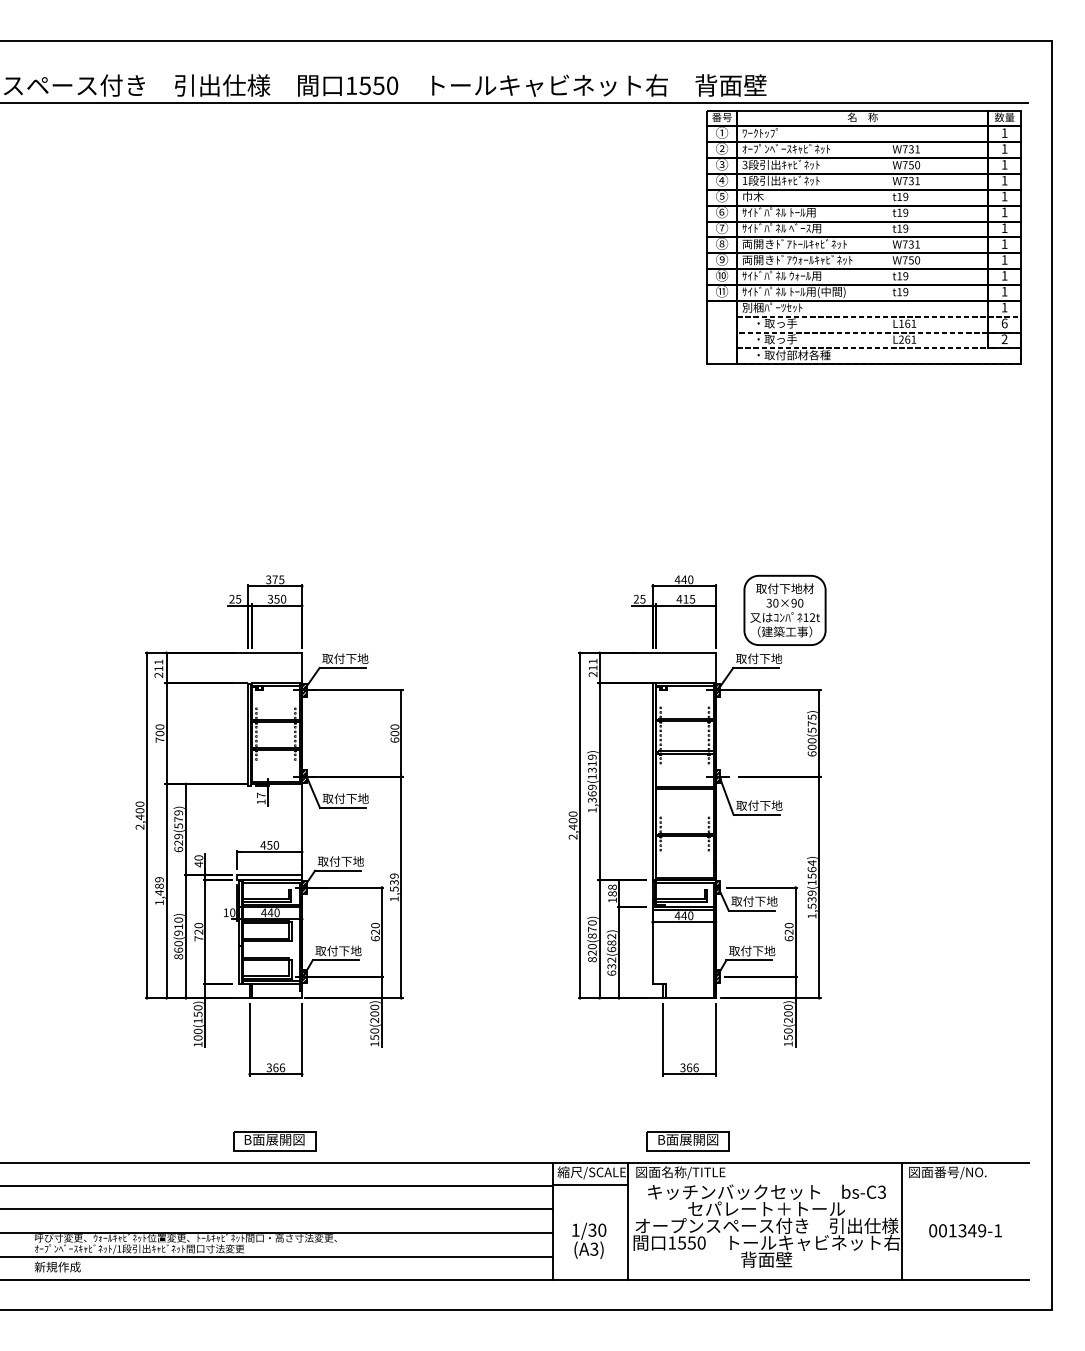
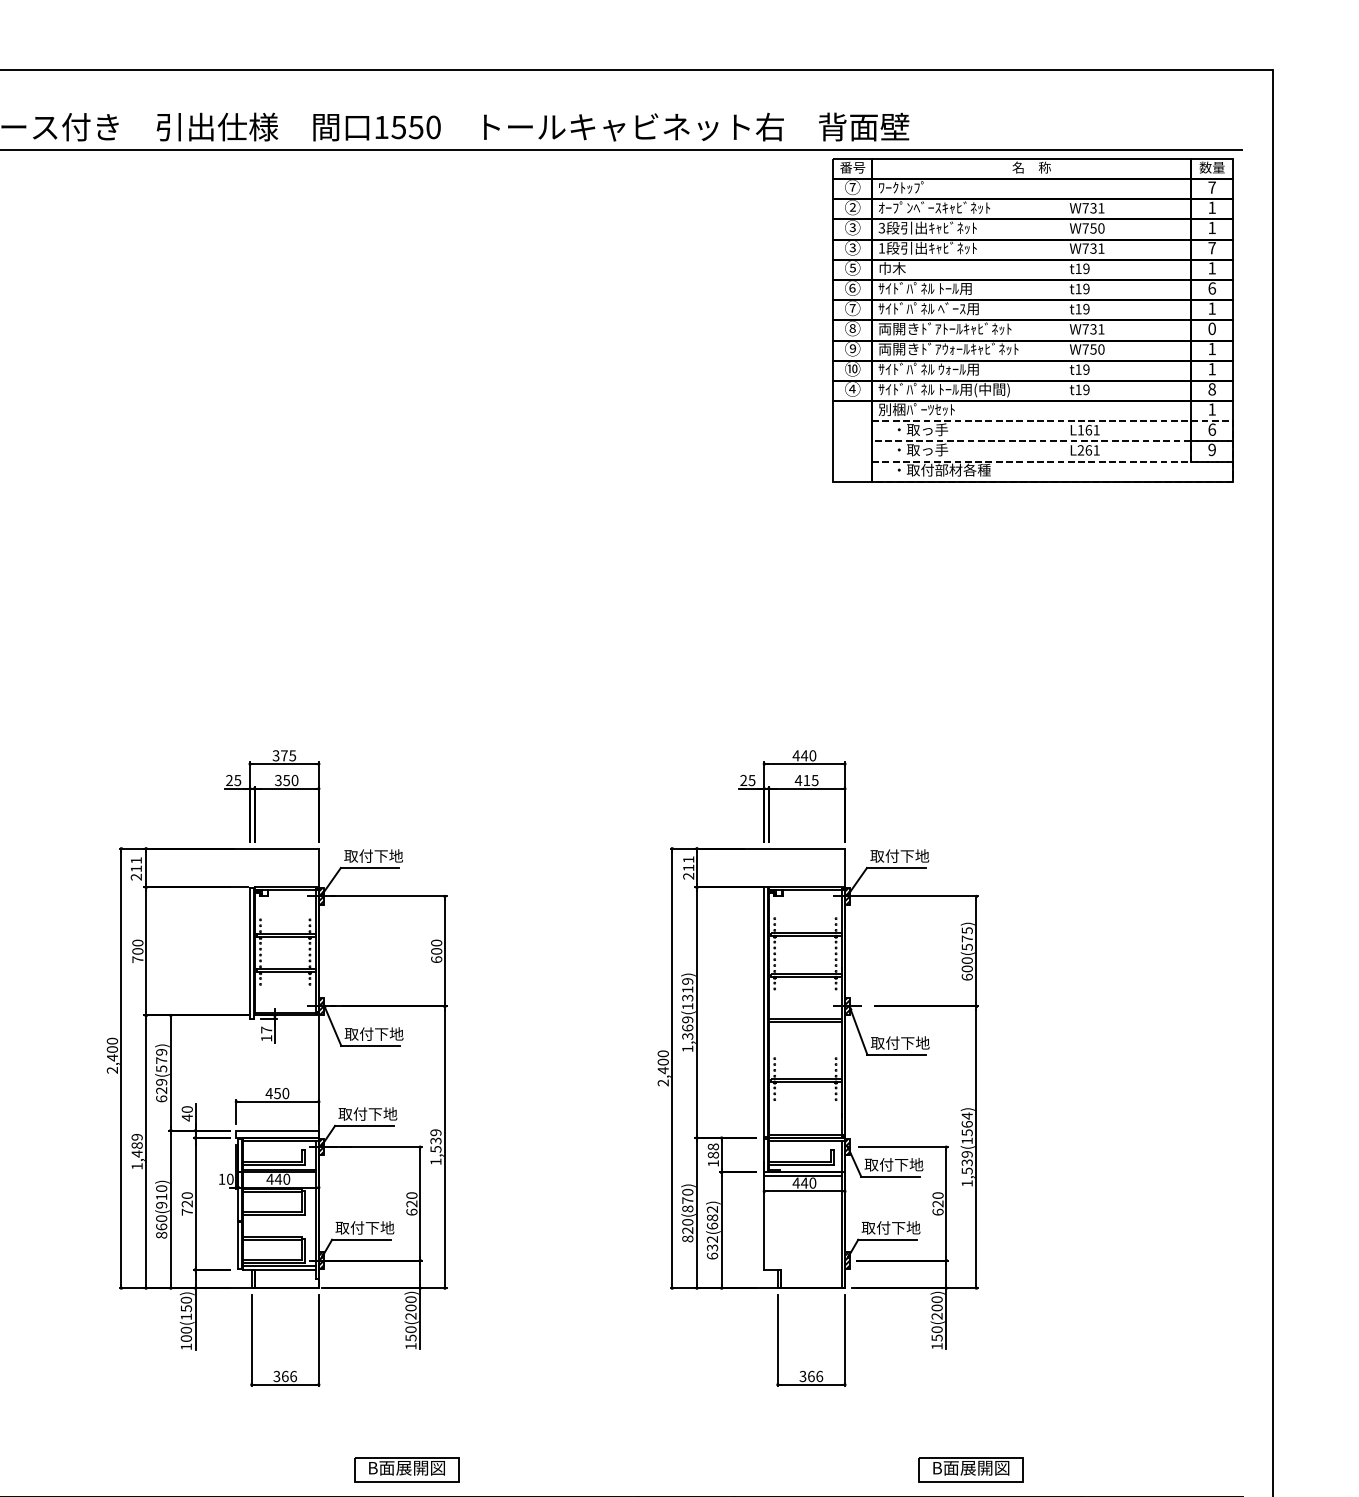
text: (721, 132) -> (852, 186), ① -> ⑦
text: (1004, 132) -> (1211, 186), 1 -> 7
text: (721, 180) -> (852, 247), ④ -> ③
text: (1004, 180) -> (1211, 247), 1 -> 7
text: (1004, 212) -> (1211, 288), 1 -> 6
text: (1004, 243) -> (1211, 328), 1 -> 0
text: (721, 291) -> (852, 389), ⑪ -> ④
text: (1004, 291) -> (1211, 389), 1 -> 8
text: (1004, 339) -> (1211, 450), 2 -> 9
part: (784, 609) -> (932, 793), removed
part: (274, 1141) -> (406, 1470), moved
part: (687, 1141) -> (970, 1470), moved

